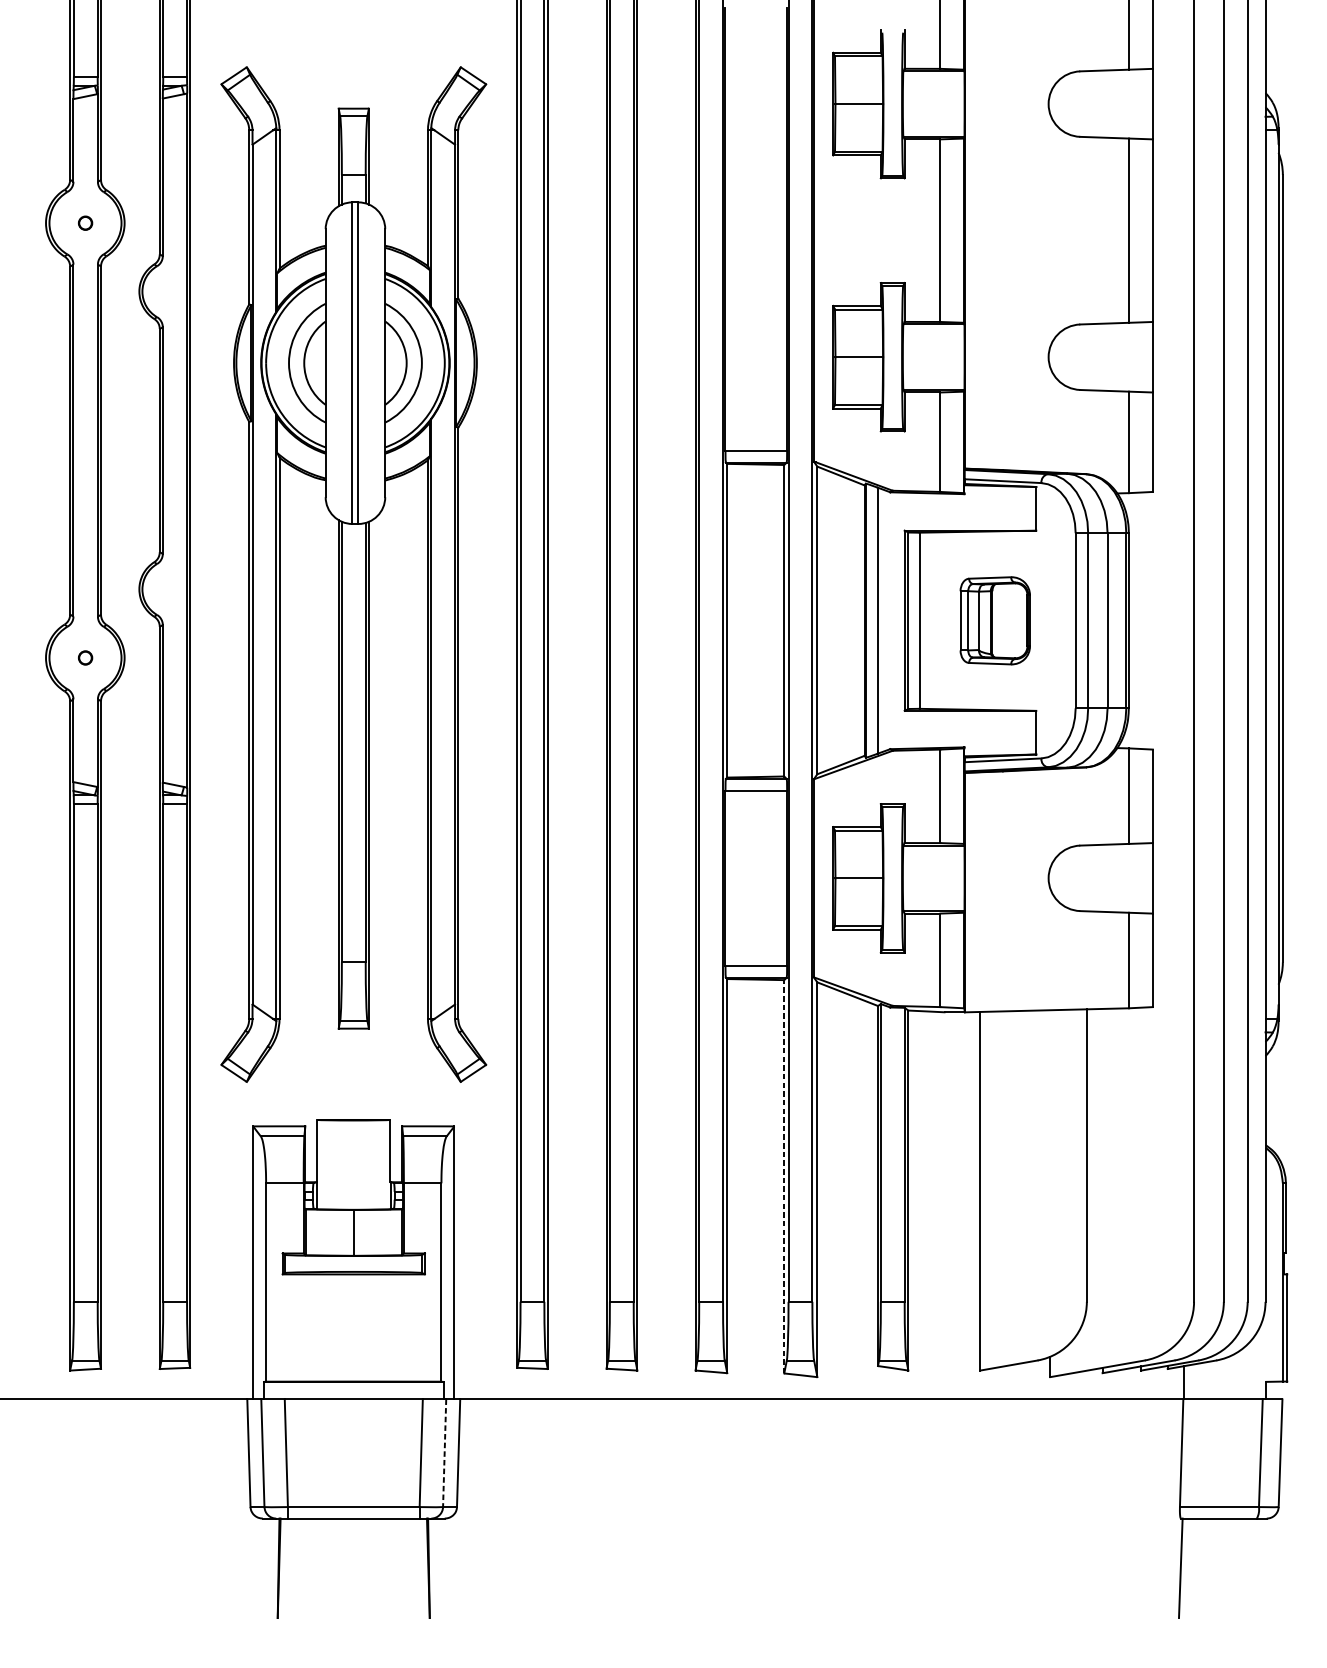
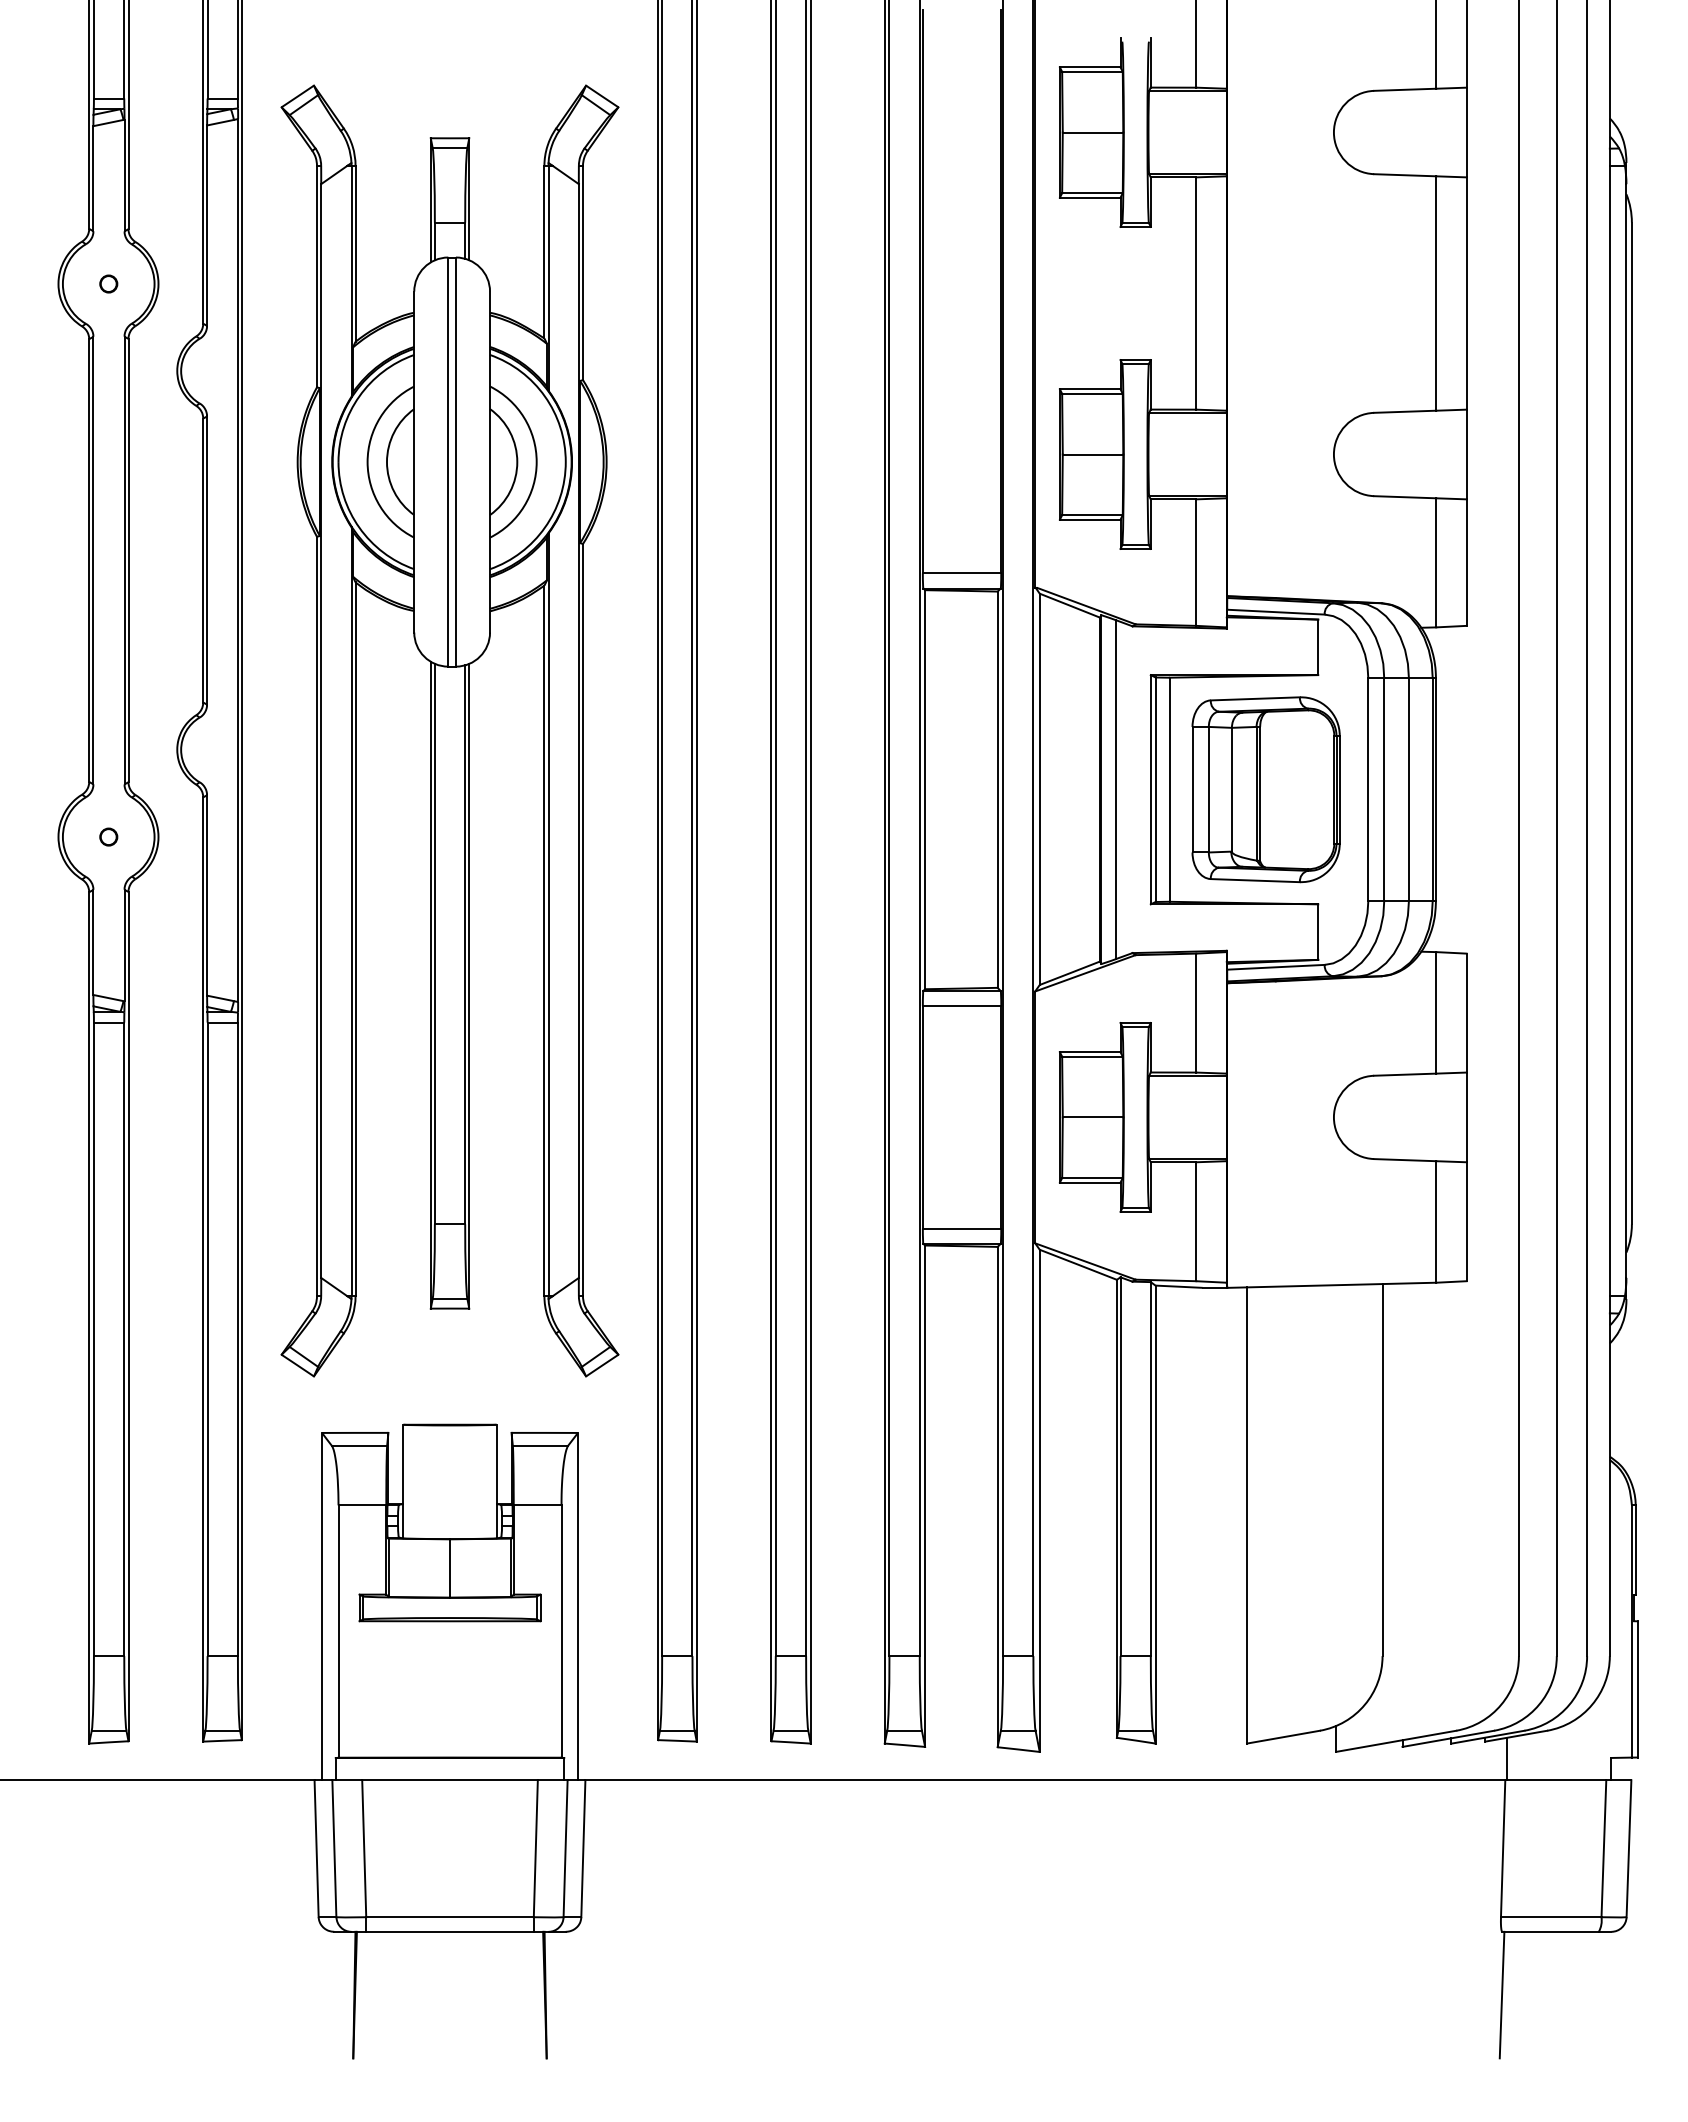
part: (994, 620) -> (1265, 789), size x1.67
line: (784, 1176) -> (997, 1496), dashed -> solid
line: (444, 1453) -> (565, 1849), dashed -> solid

